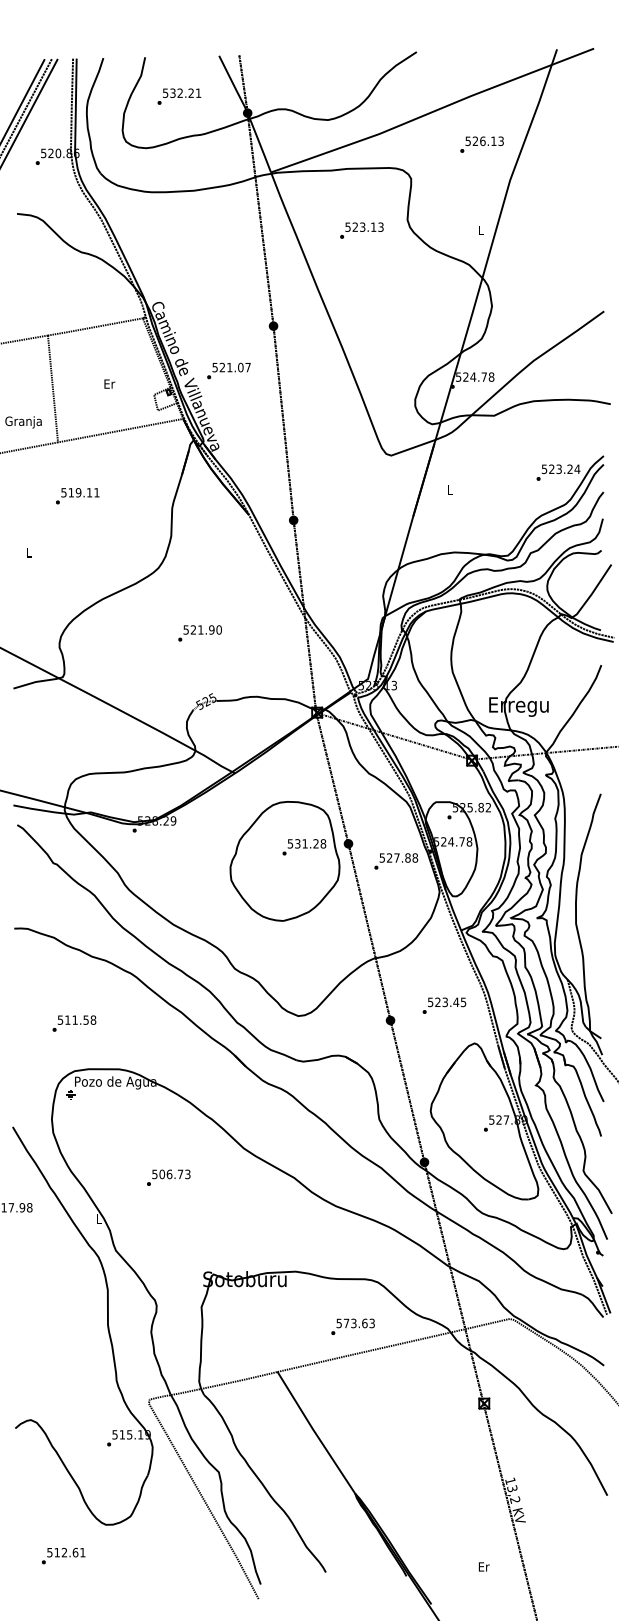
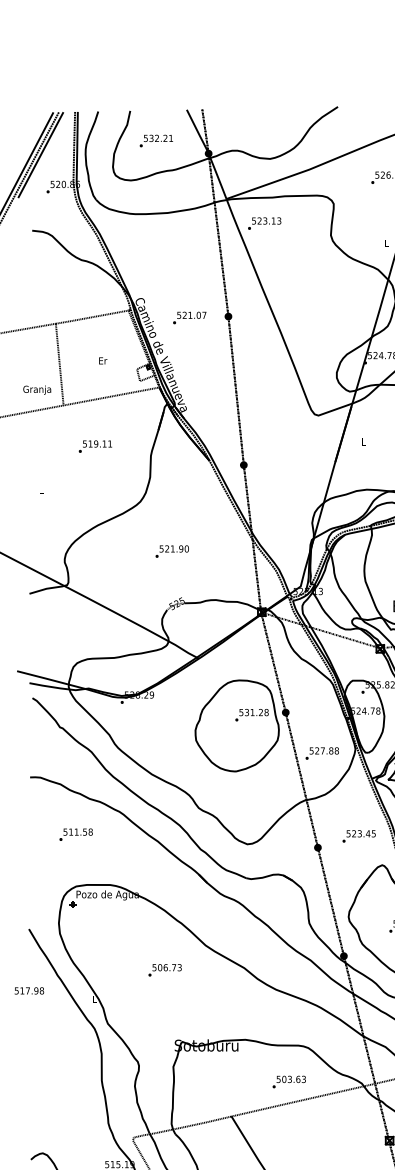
text: (361, 230) -> (264, 223), moved
text: (228, 370) -> (189, 317), moved
text: (77, 496) -> (95, 446), moved
text: (396, 861) -> (322, 753), moved
text: (74, 1023) -> (76, 834), moved
text: (168, 1177) -> (164, 970), moved
text: (346, 1323) -> (284, 1079), 573.63 -> 503.63

